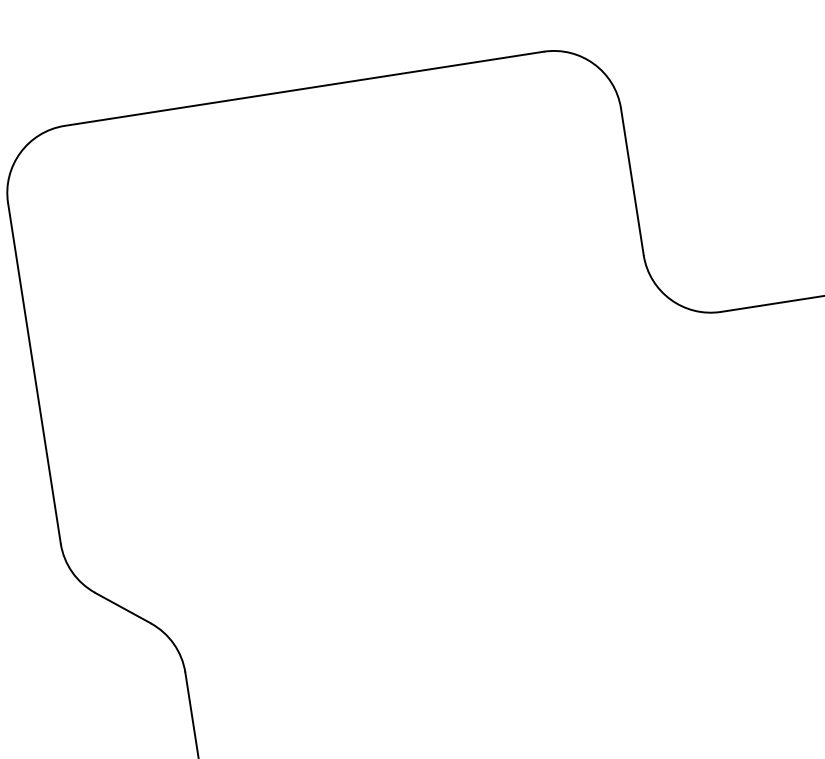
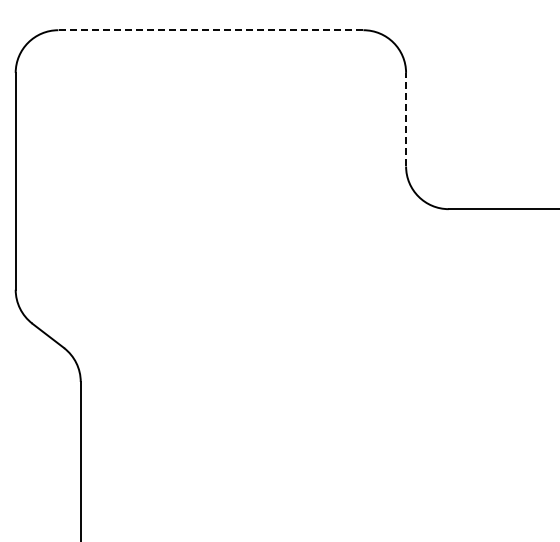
line: (303, 89) -> (210, 30), solid -> dashed
line: (632, 181) -> (406, 119), solid -> dashed

